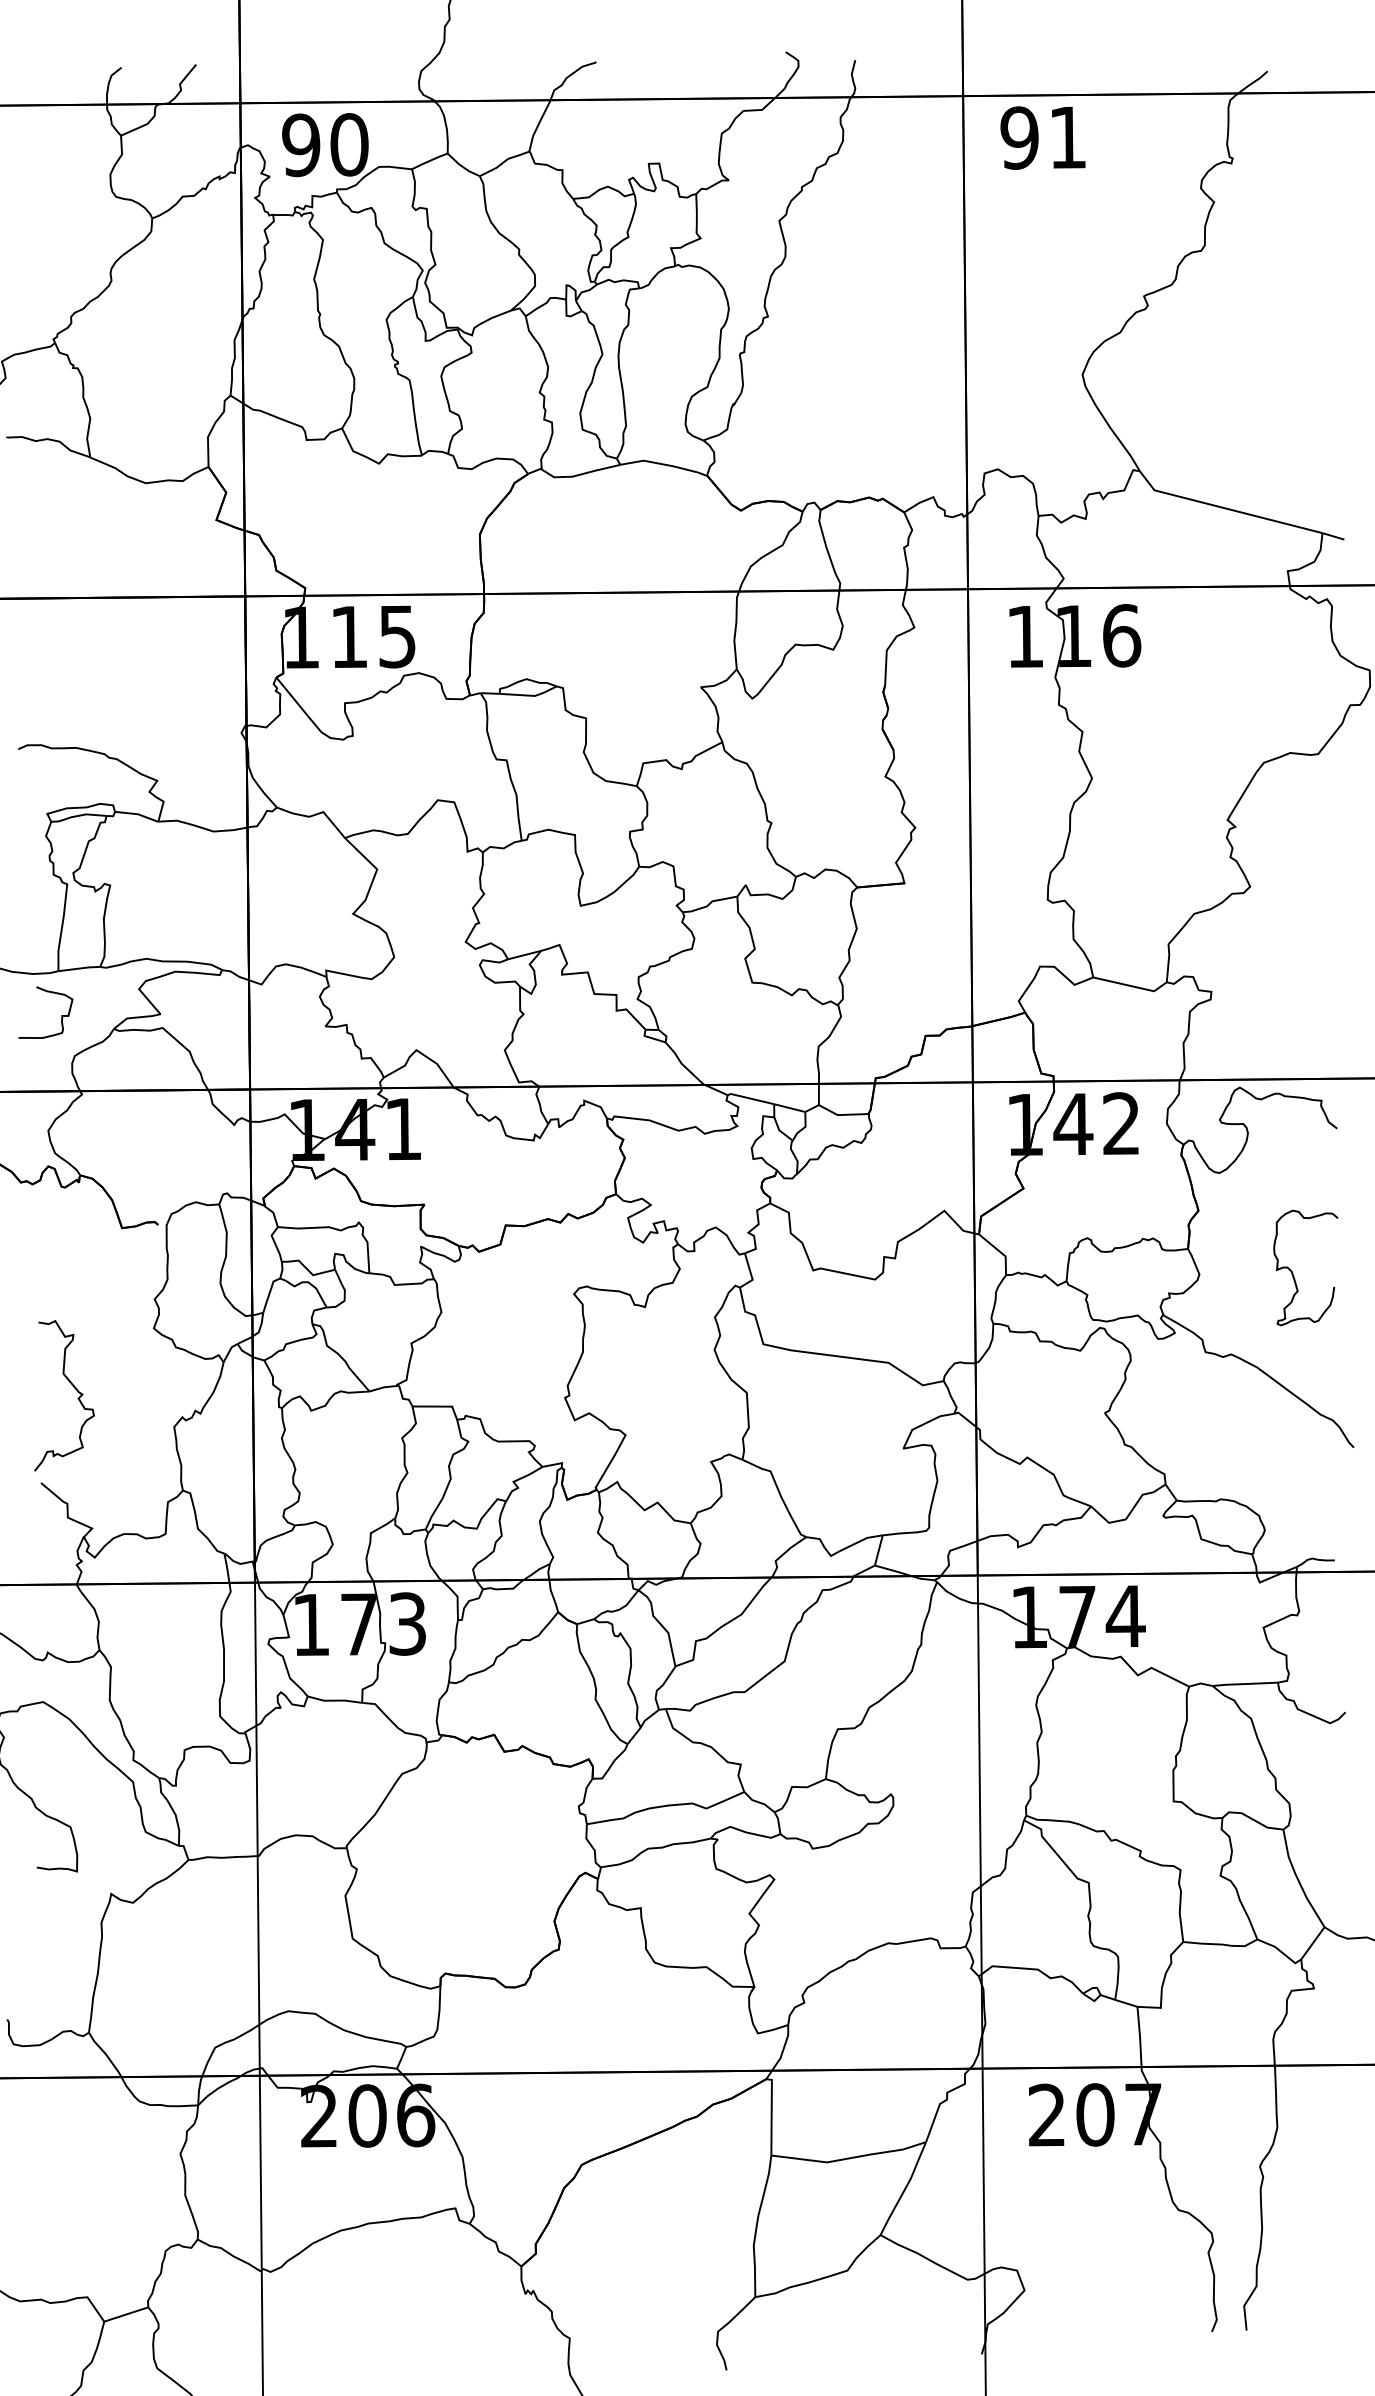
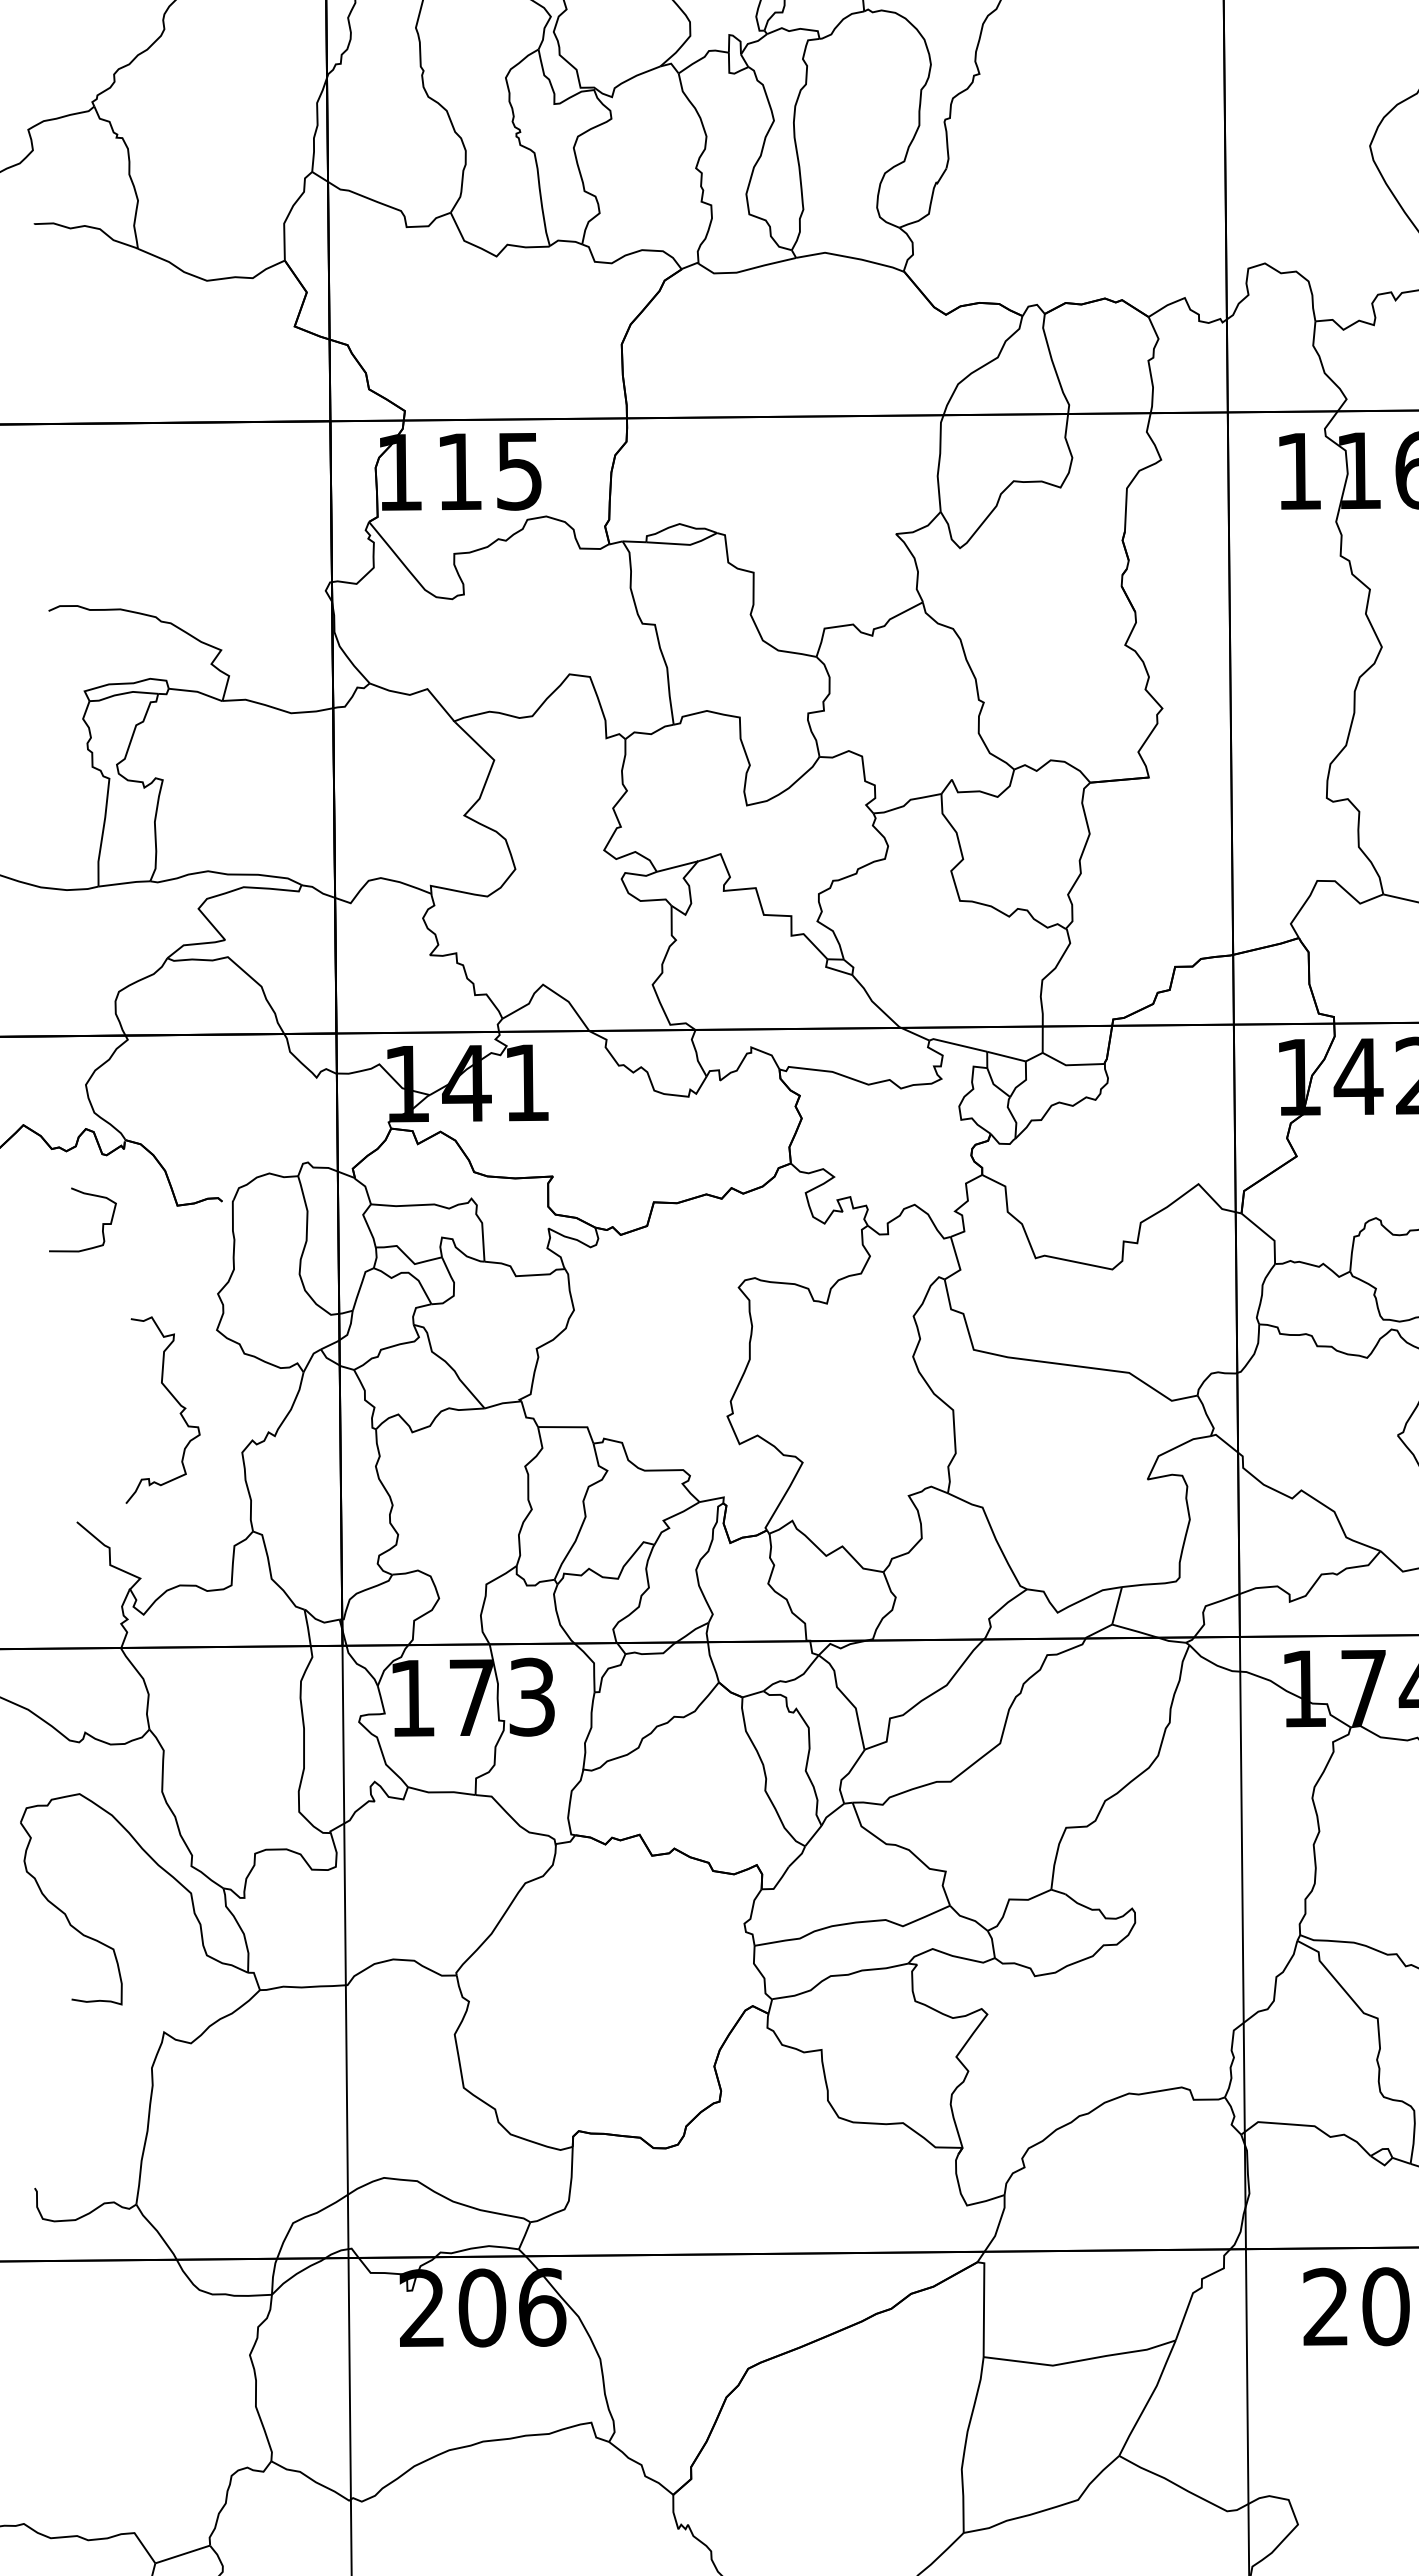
curve: (61, 1015) -> (102, 1223), moved
curve: (72, 1386) -> (173, 1398), moved

